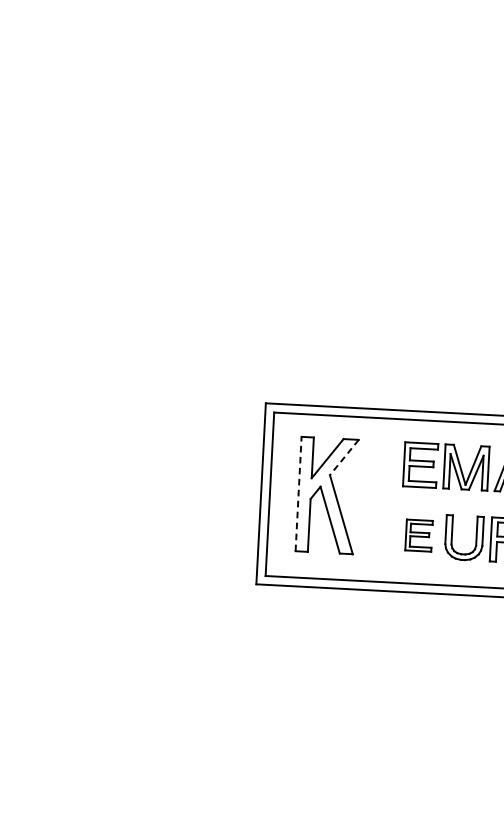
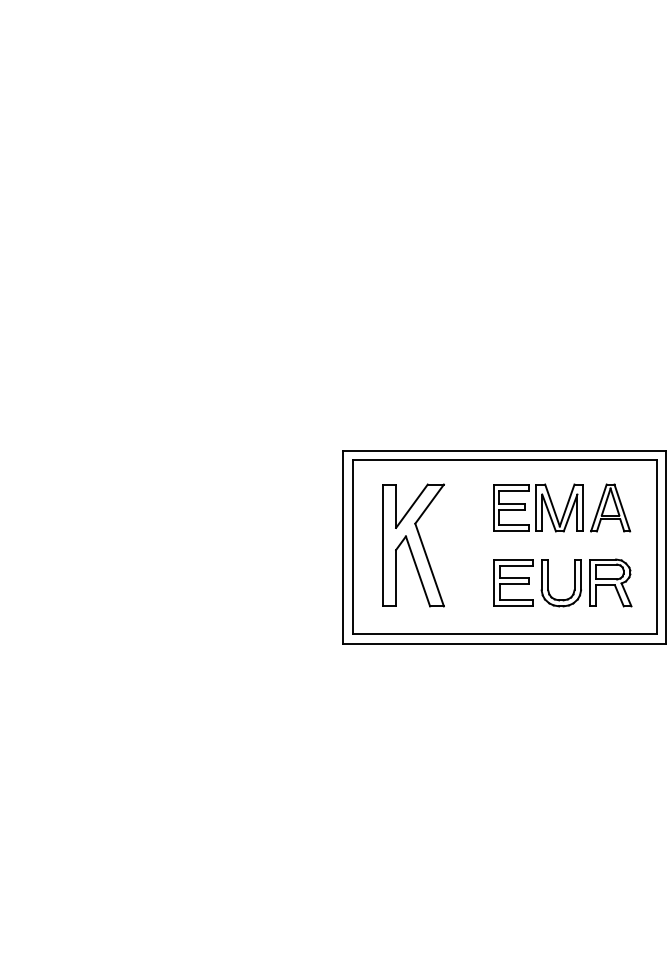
line: (344, 457) -> (429, 504), dashed -> solid
line: (299, 494) -> (383, 545), dashed -> solid
part: (419, 535) -> (513, 582), size x1.43

